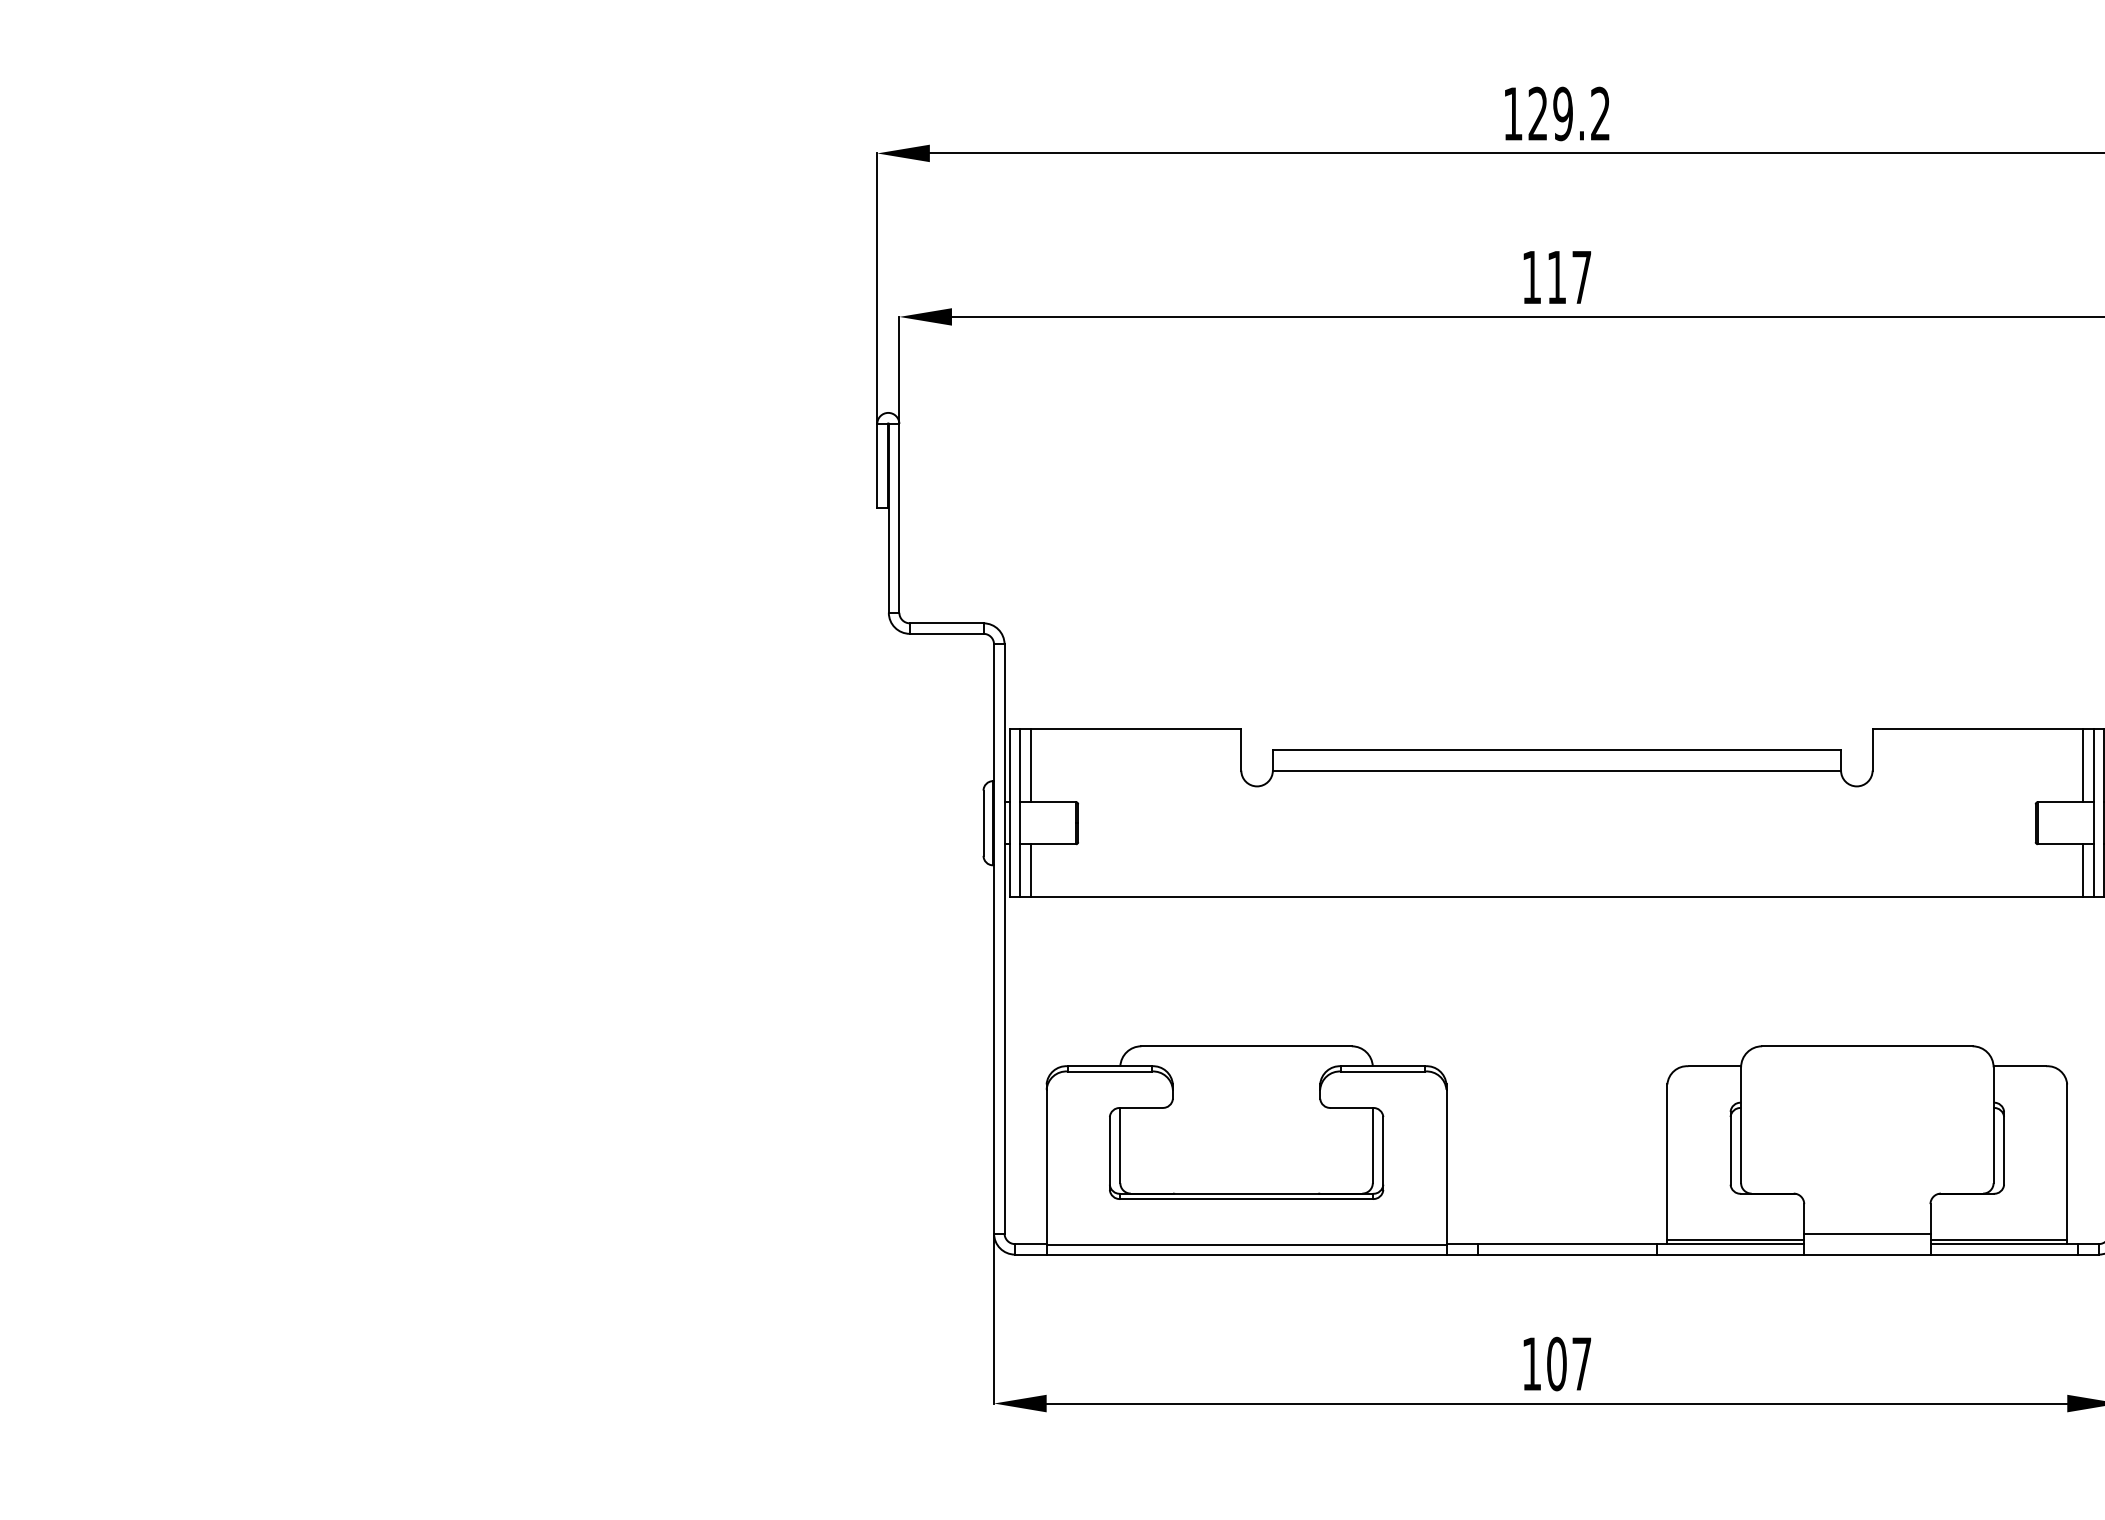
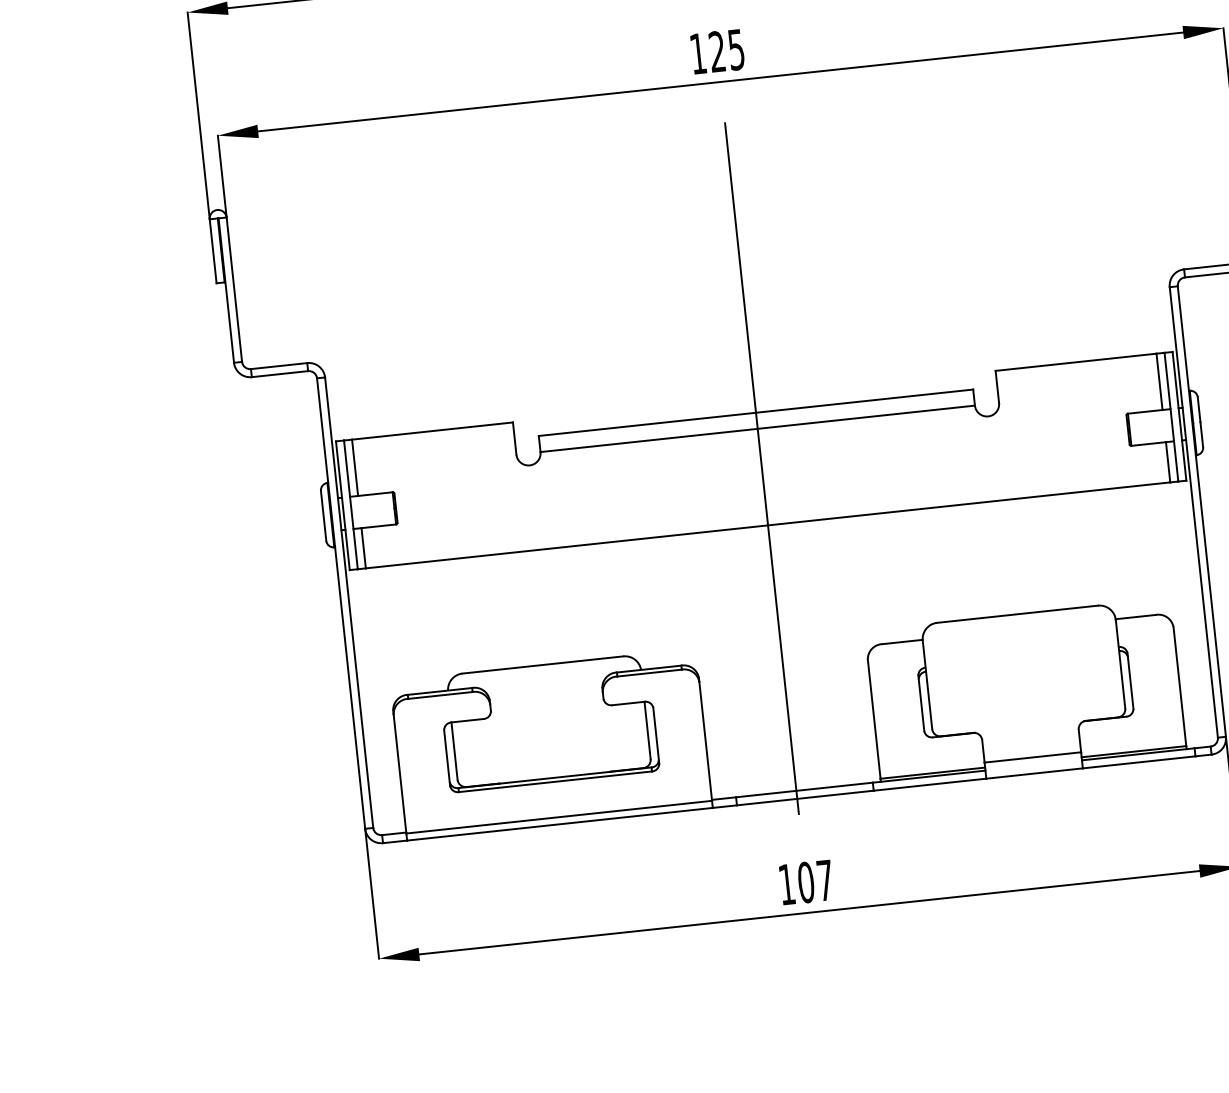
text: (1569, 277) -> (727, 50), 117 -> 125
line: (1556, 822) -> (761, 468), added

